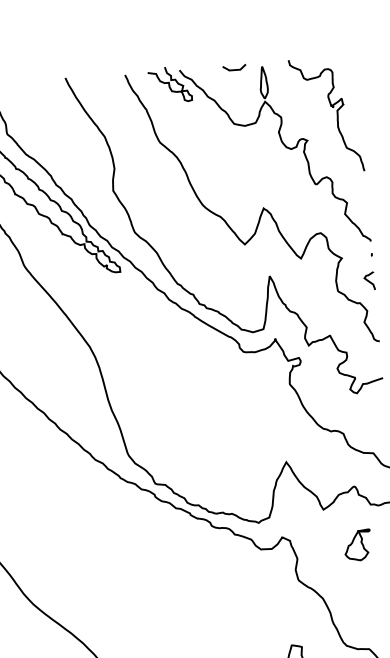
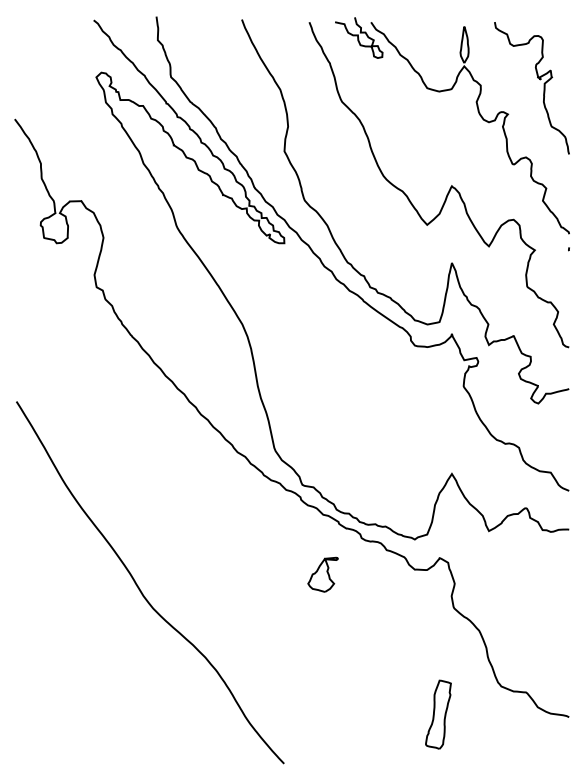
curve: (233, 69) -> (432, 26), removed
curve: (369, 281) -> (563, 278), removed
part: (357, 545) -> (322, 574), moved

